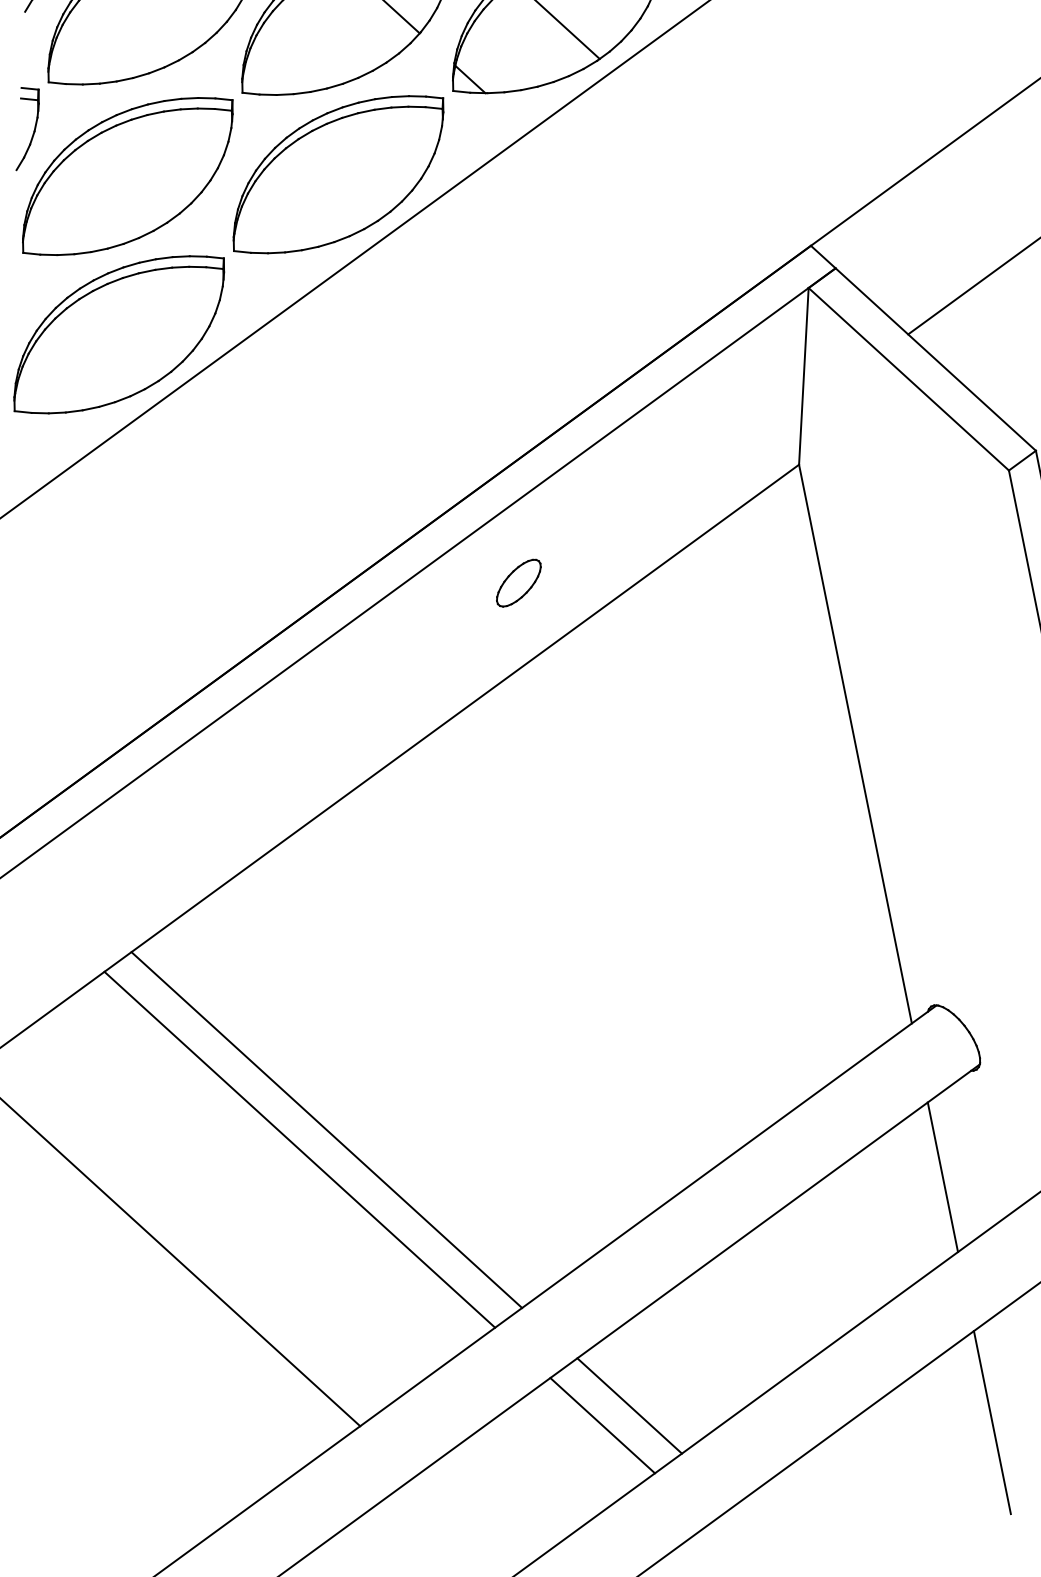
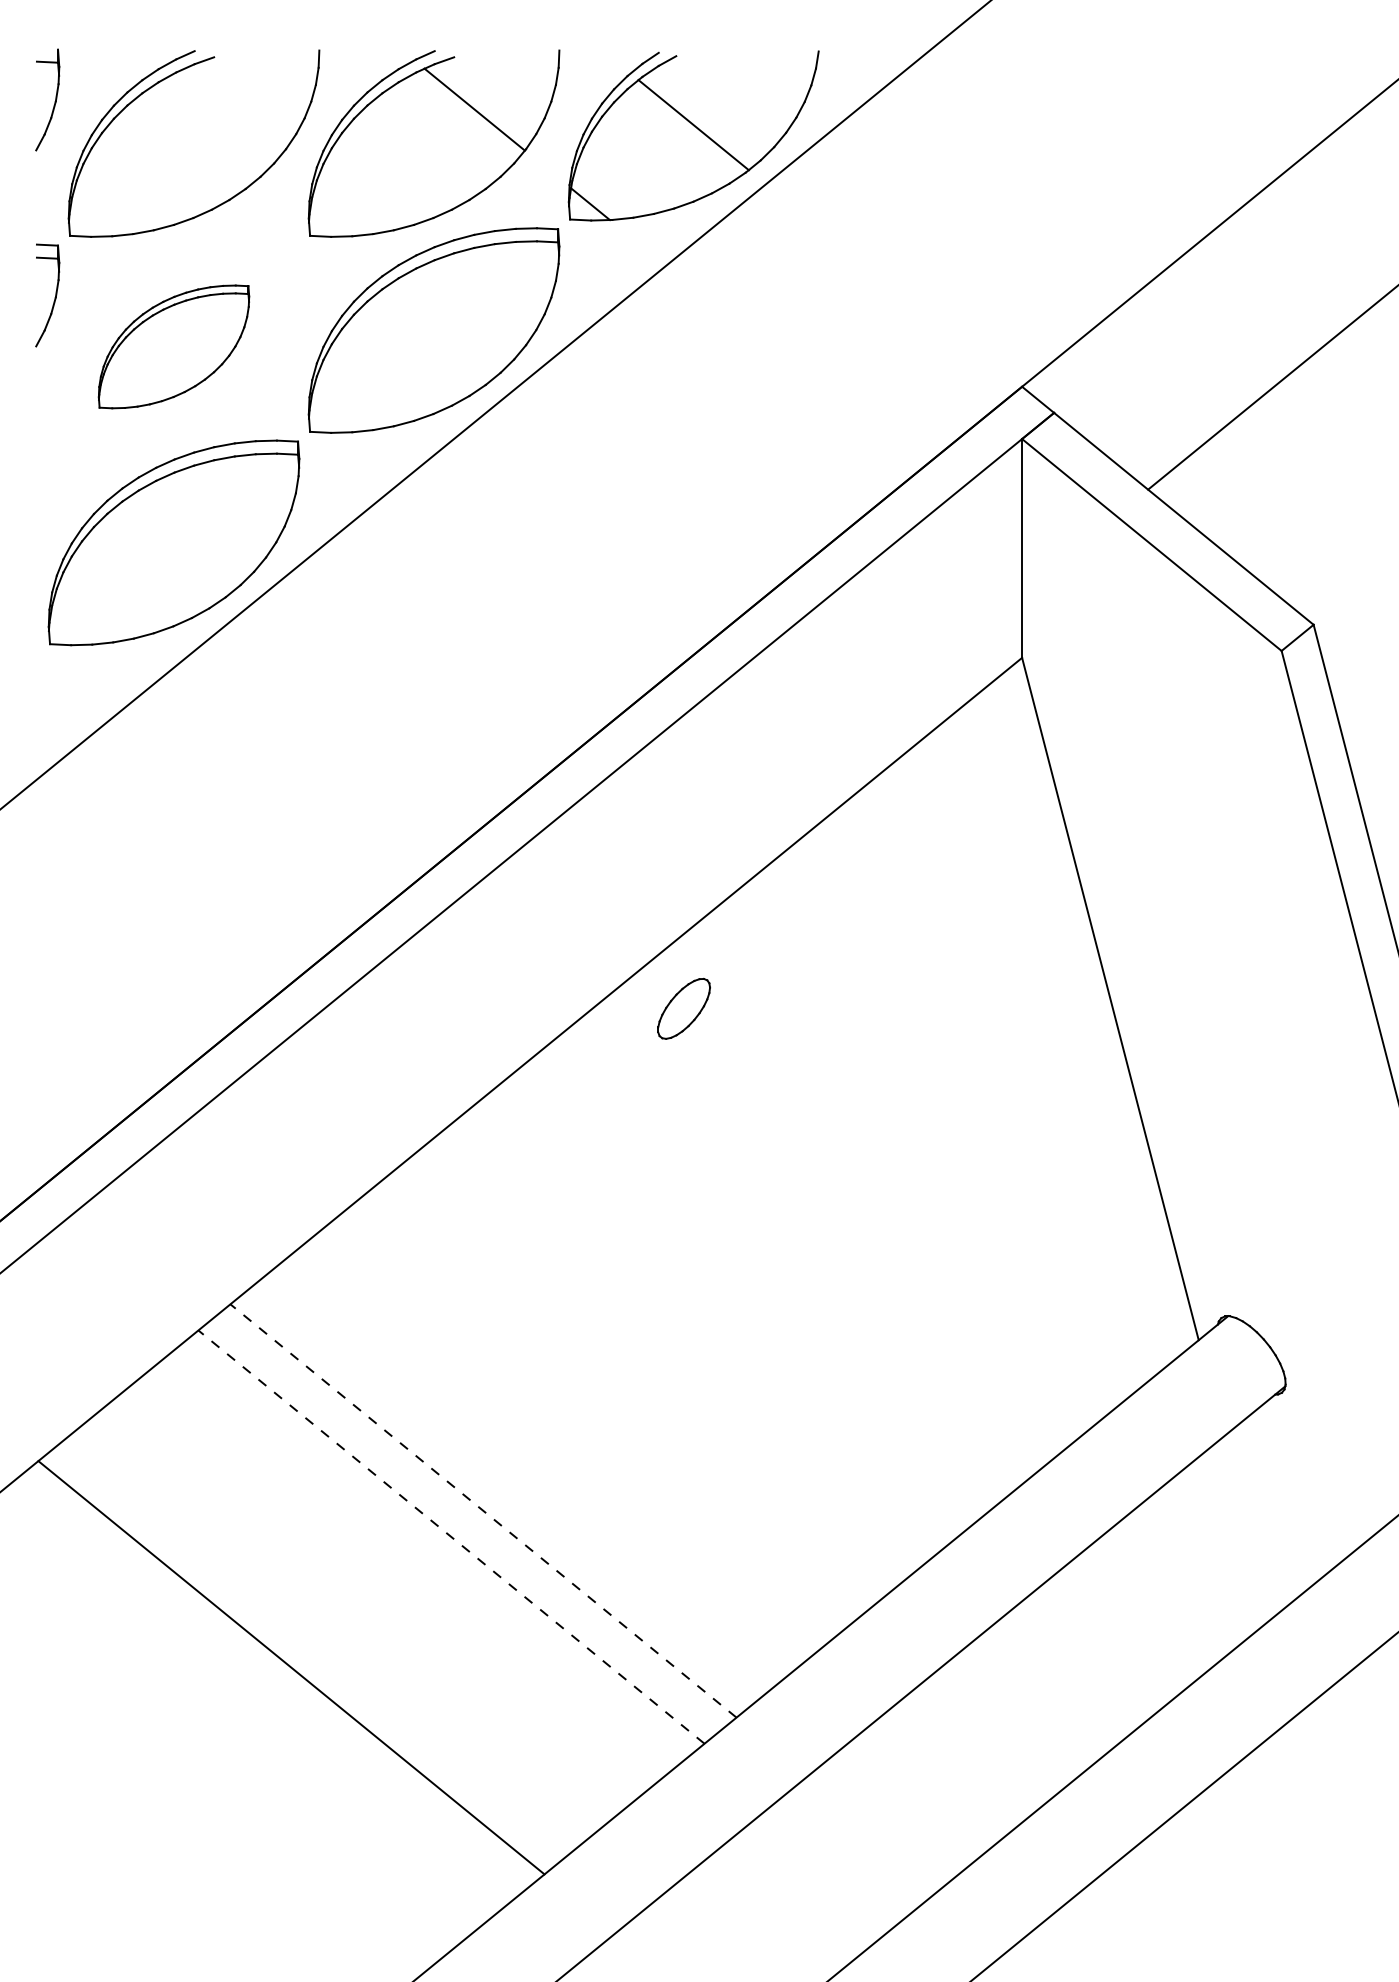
part: (127, 176) -> (173, 346), size x0.6
part: (518, 582) -> (683, 1008), moved
line: (326, 1129) -> (483, 1510), solid -> dashed
line: (299, 1150) -> (451, 1537), solid -> dashed
line: (943, 1176) -> (1247, 1527), removed
line: (629, 1406) -> (875, 1831), removed
line: (992, 1422) -> (1324, 1827), removed
line: (602, 1425) -> (843, 1857), removed

